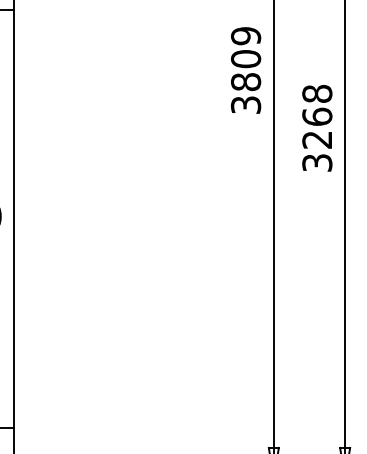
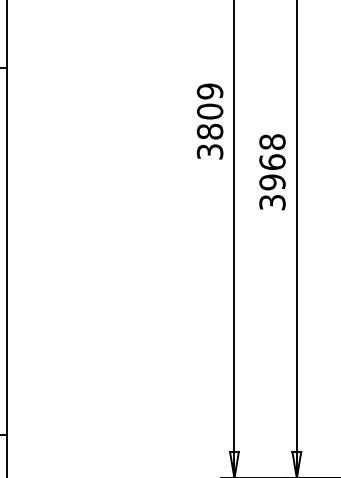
text: (317, 140) -> (272, 182), 3268 -> 3968

